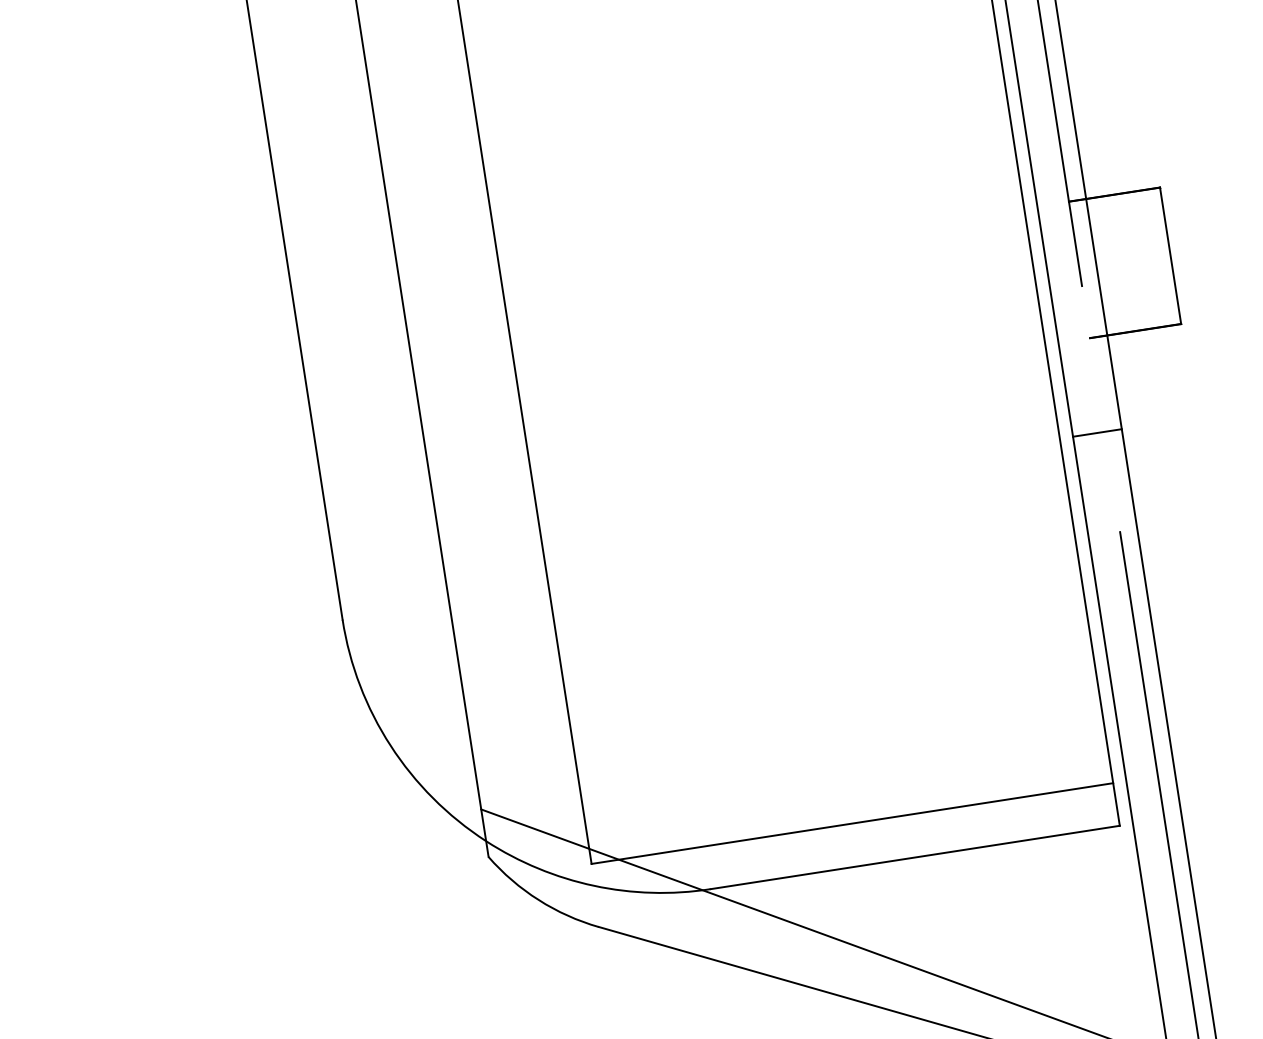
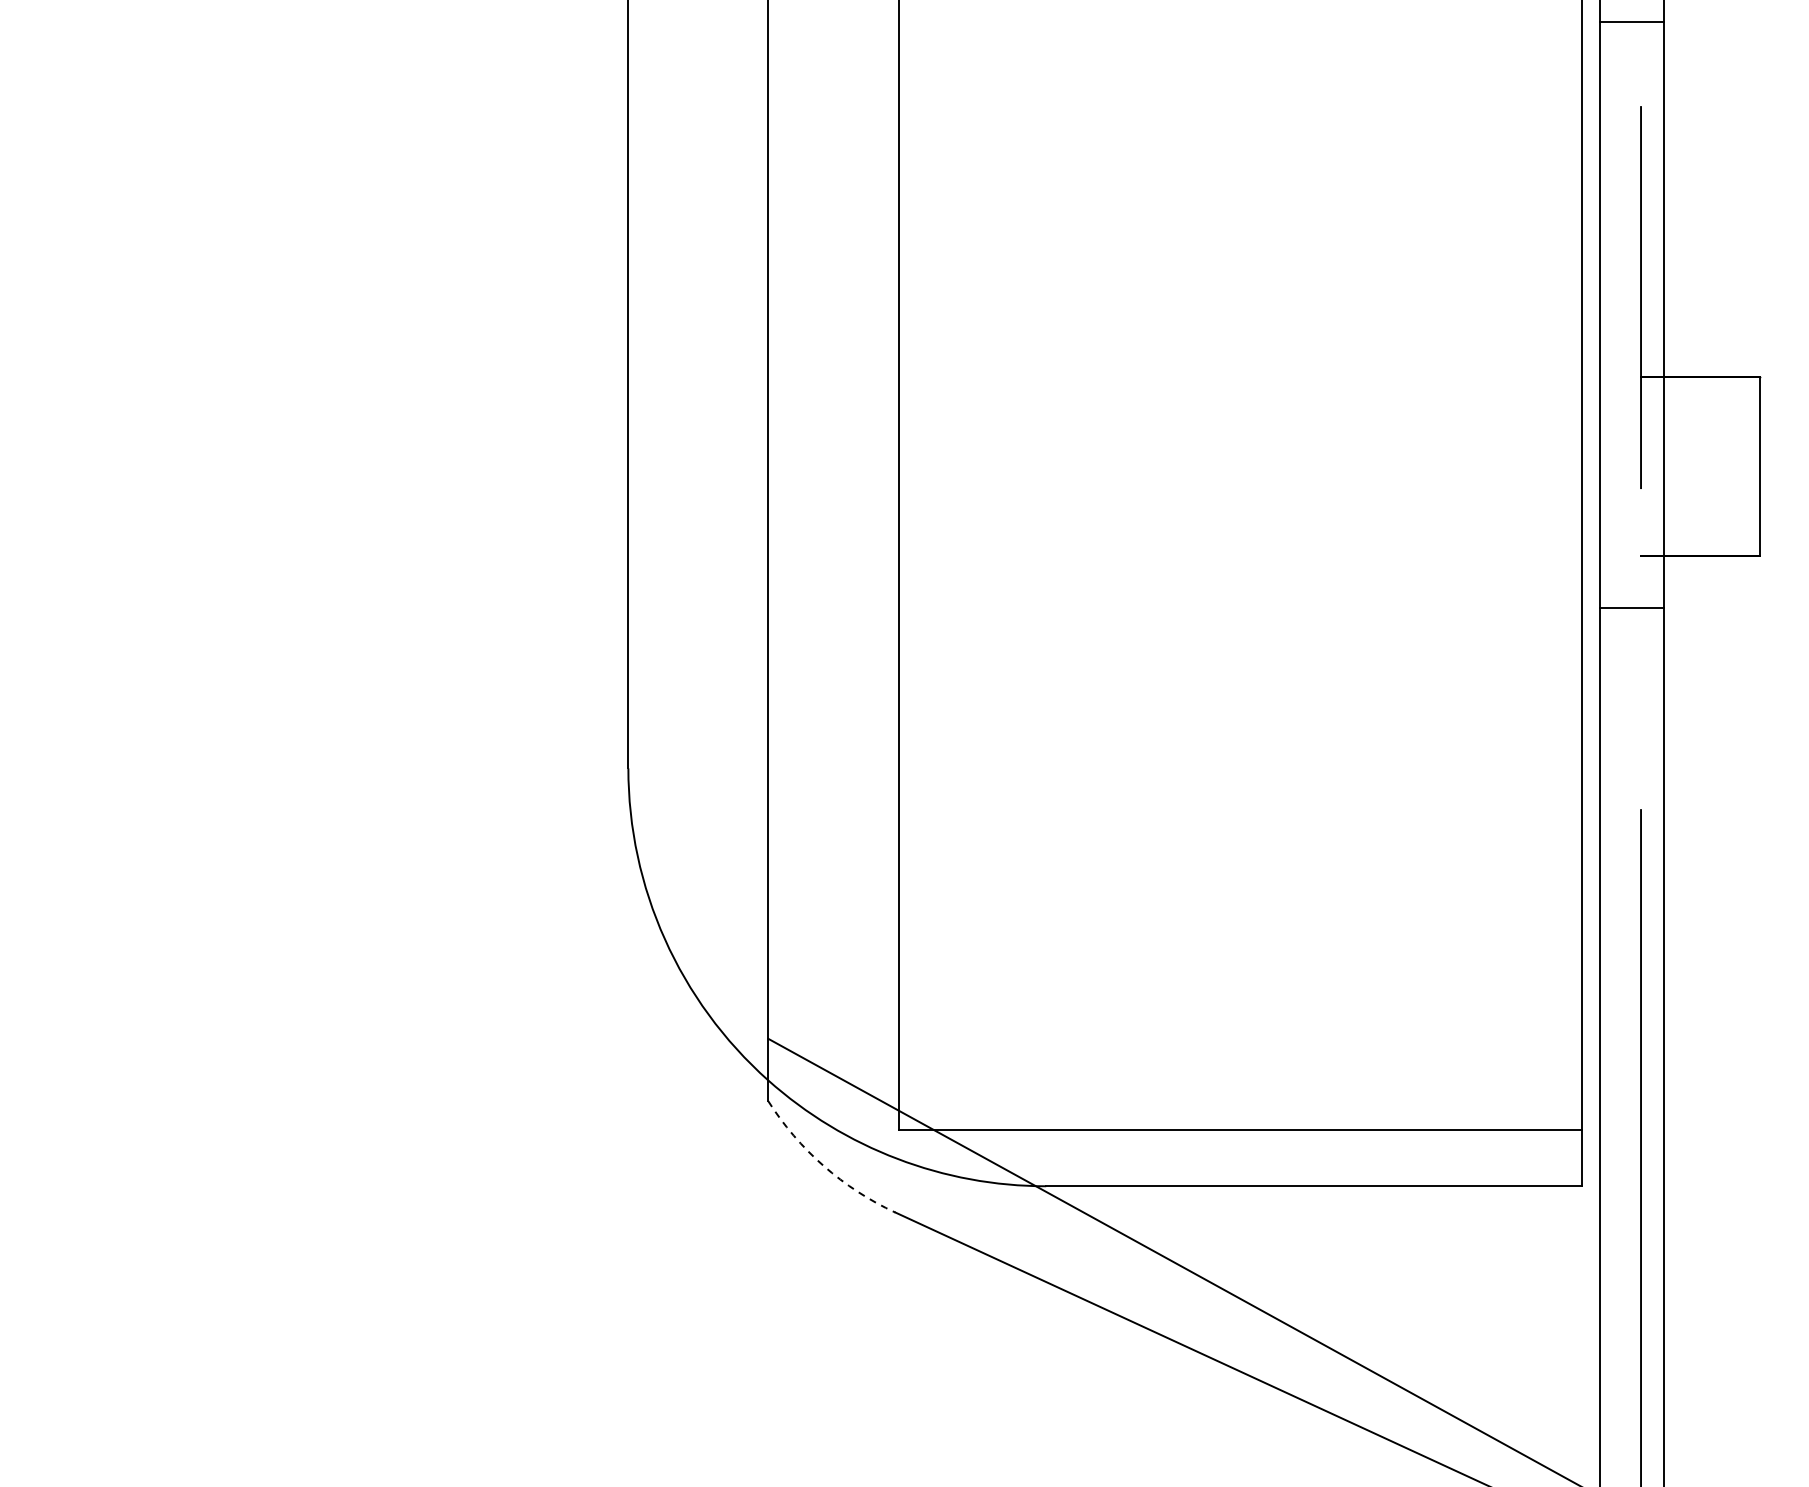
line: (1097, 432) -> (1631, 607), moved
arc: (538, 900) -> (823, 1166), solid -> dashed

